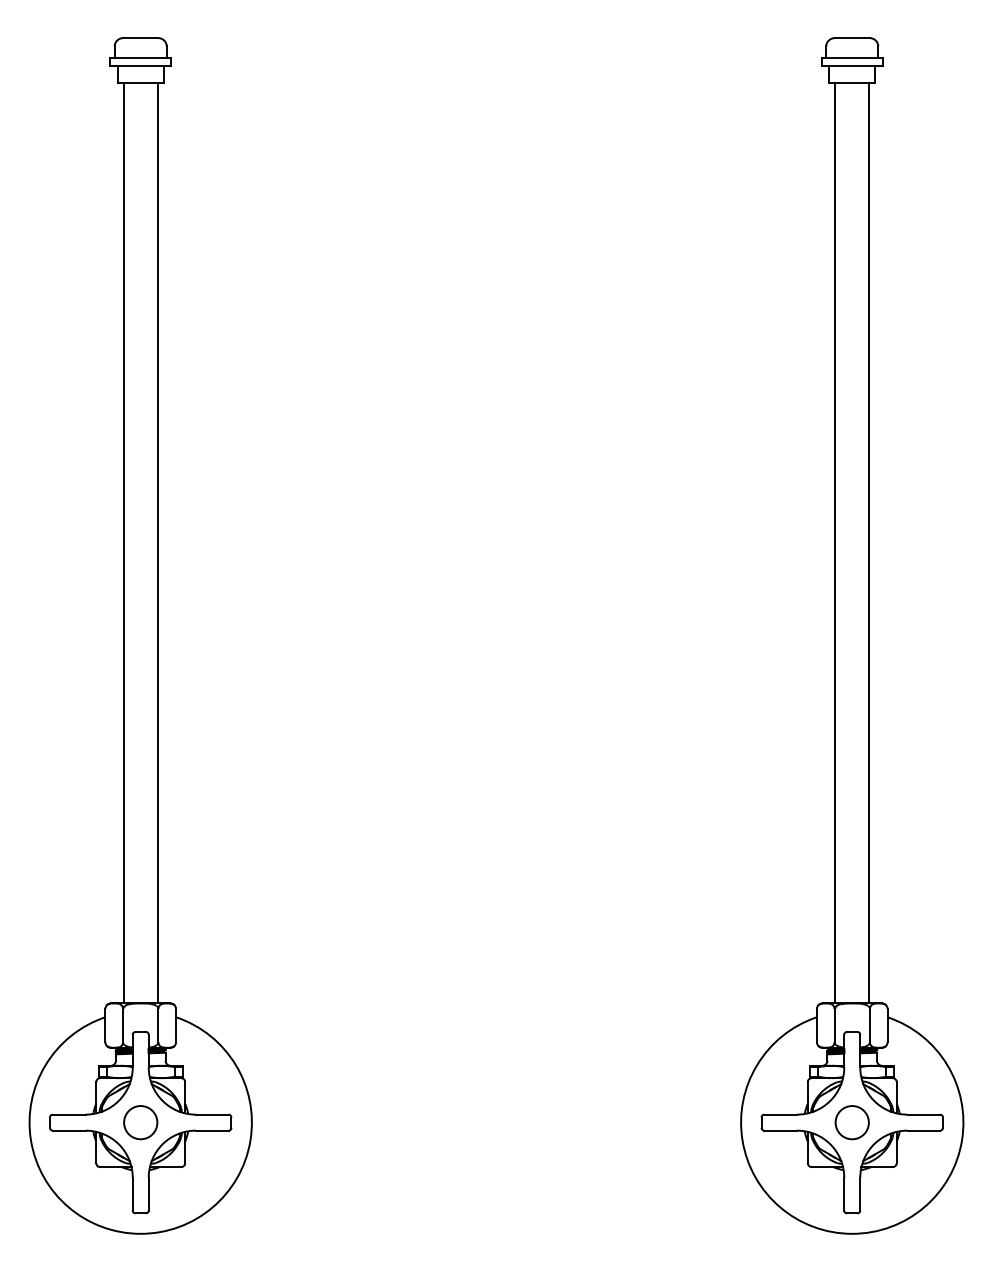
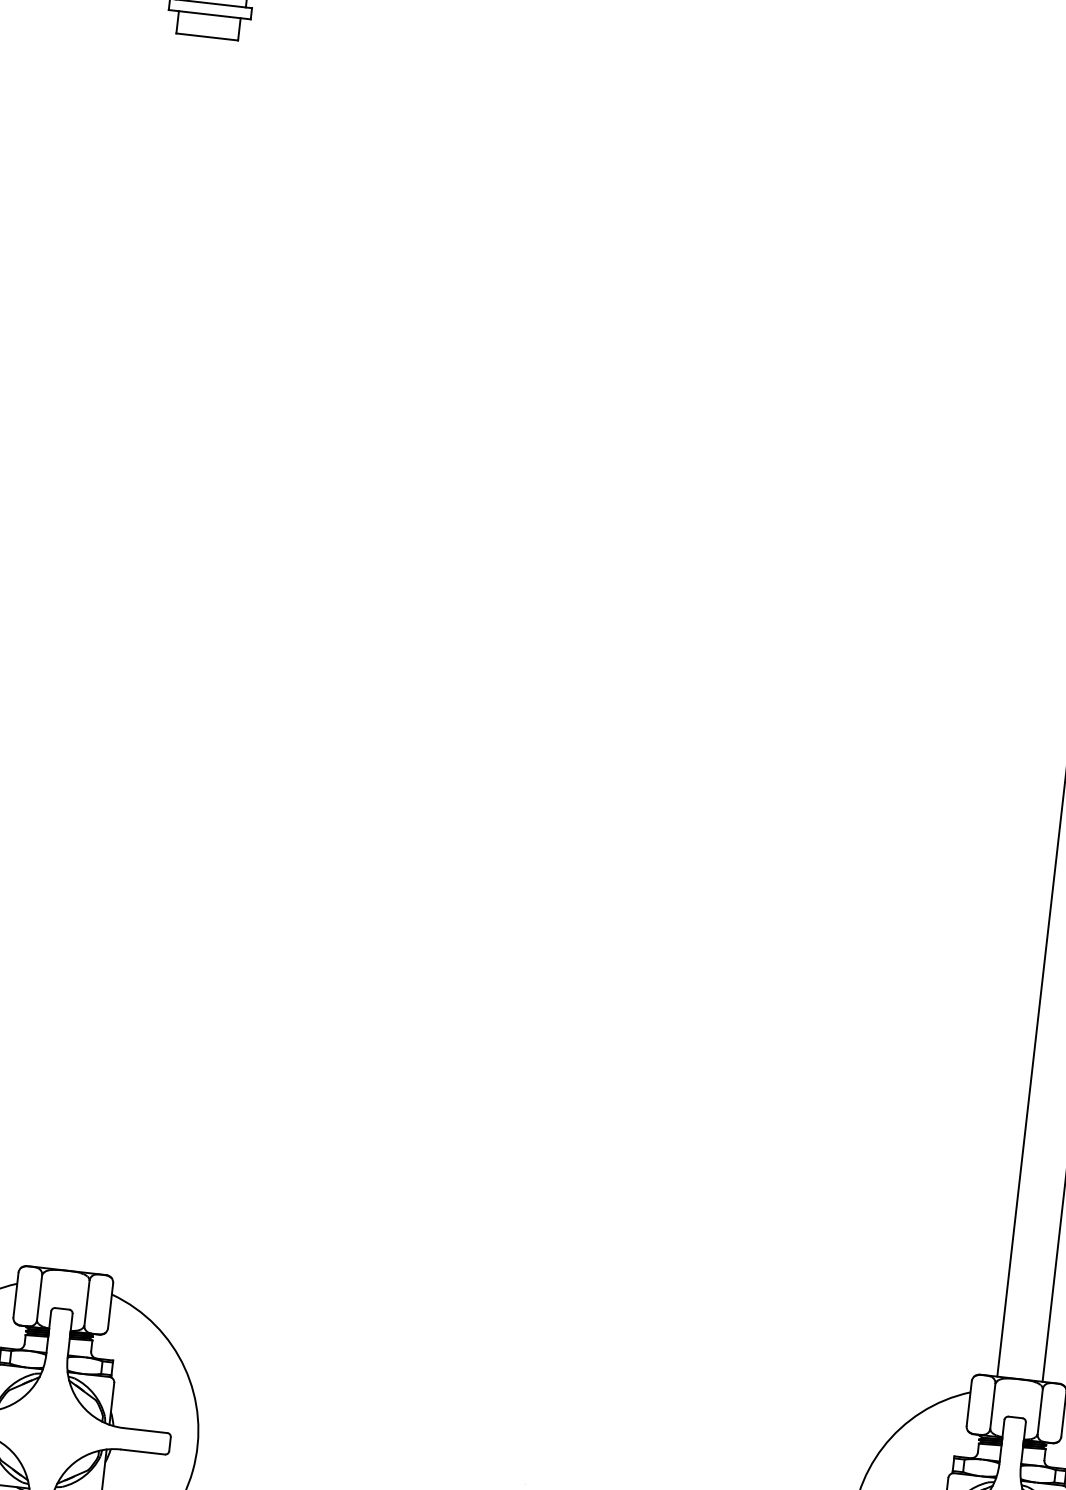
line: (123, 542) -> (113, 650), removed
line: (157, 542) -> (159, 655), removed
circle: (140, 1122) -> (48, 1430), removed

